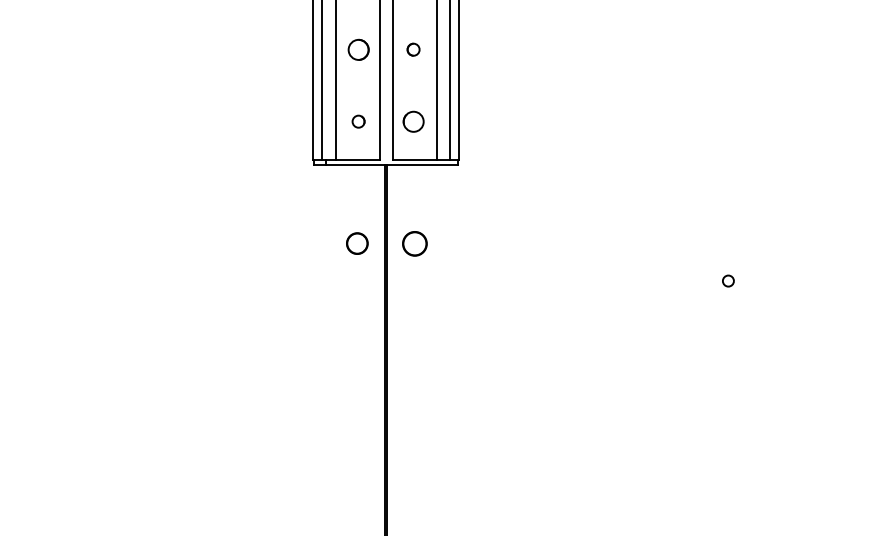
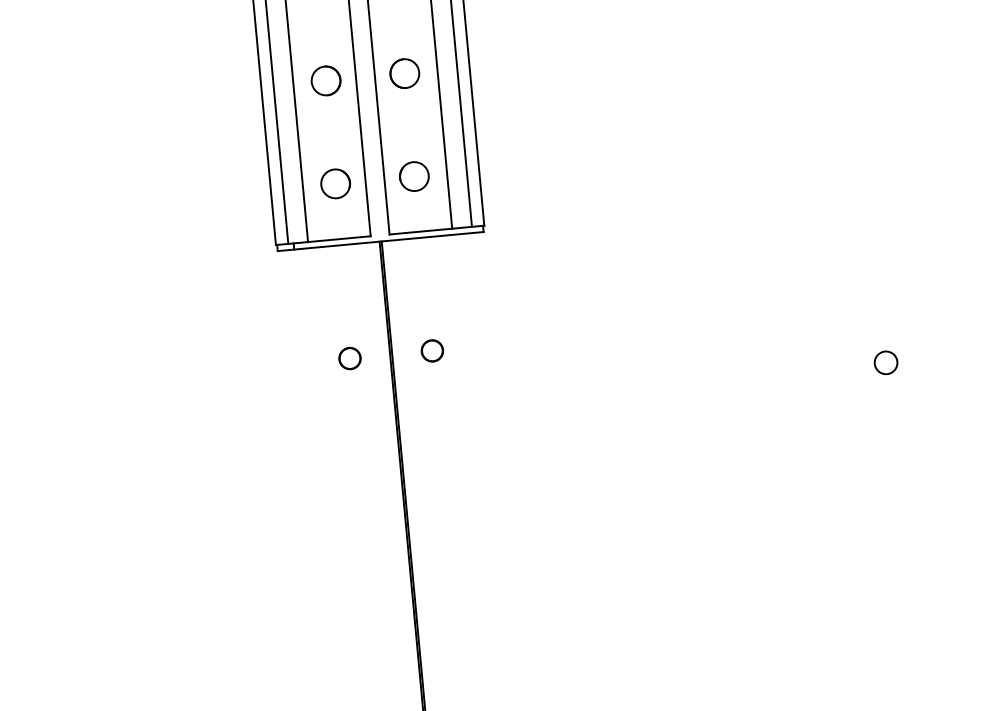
circle: (413, 49) -> (404, 73), size x1.67
circle: (358, 121) -> (335, 183), size x1.67
part: (357, 243) -> (350, 358), size x0.71
part: (414, 243) -> (431, 350), size x0.62
circle: (728, 280) -> (886, 361), size x1.43

